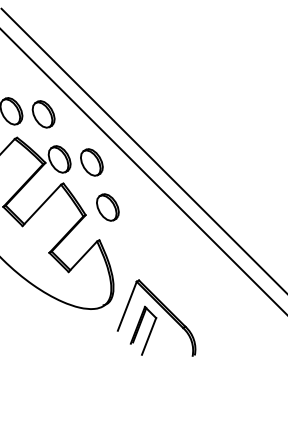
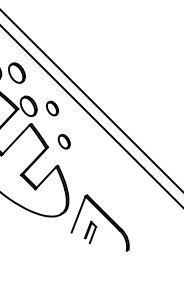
part: (91, 162) -> (52, 108), size x0.7
part: (107, 207) -> (63, 141), size x0.7
part: (143, 330) -> (90, 232), size x0.6

